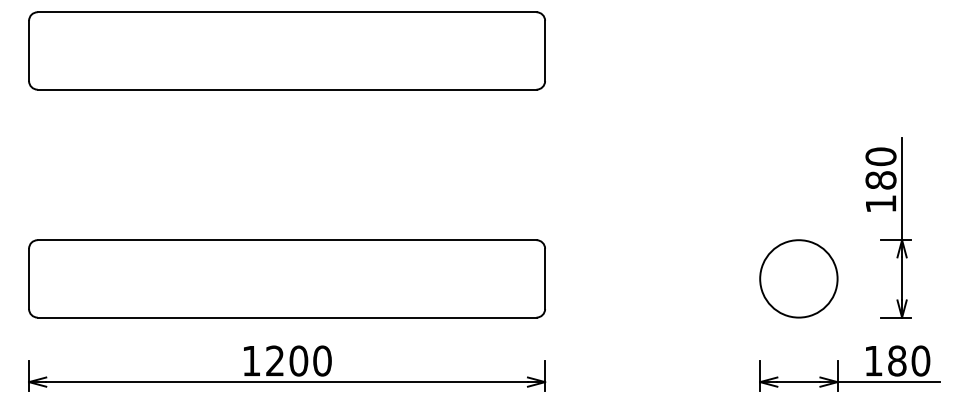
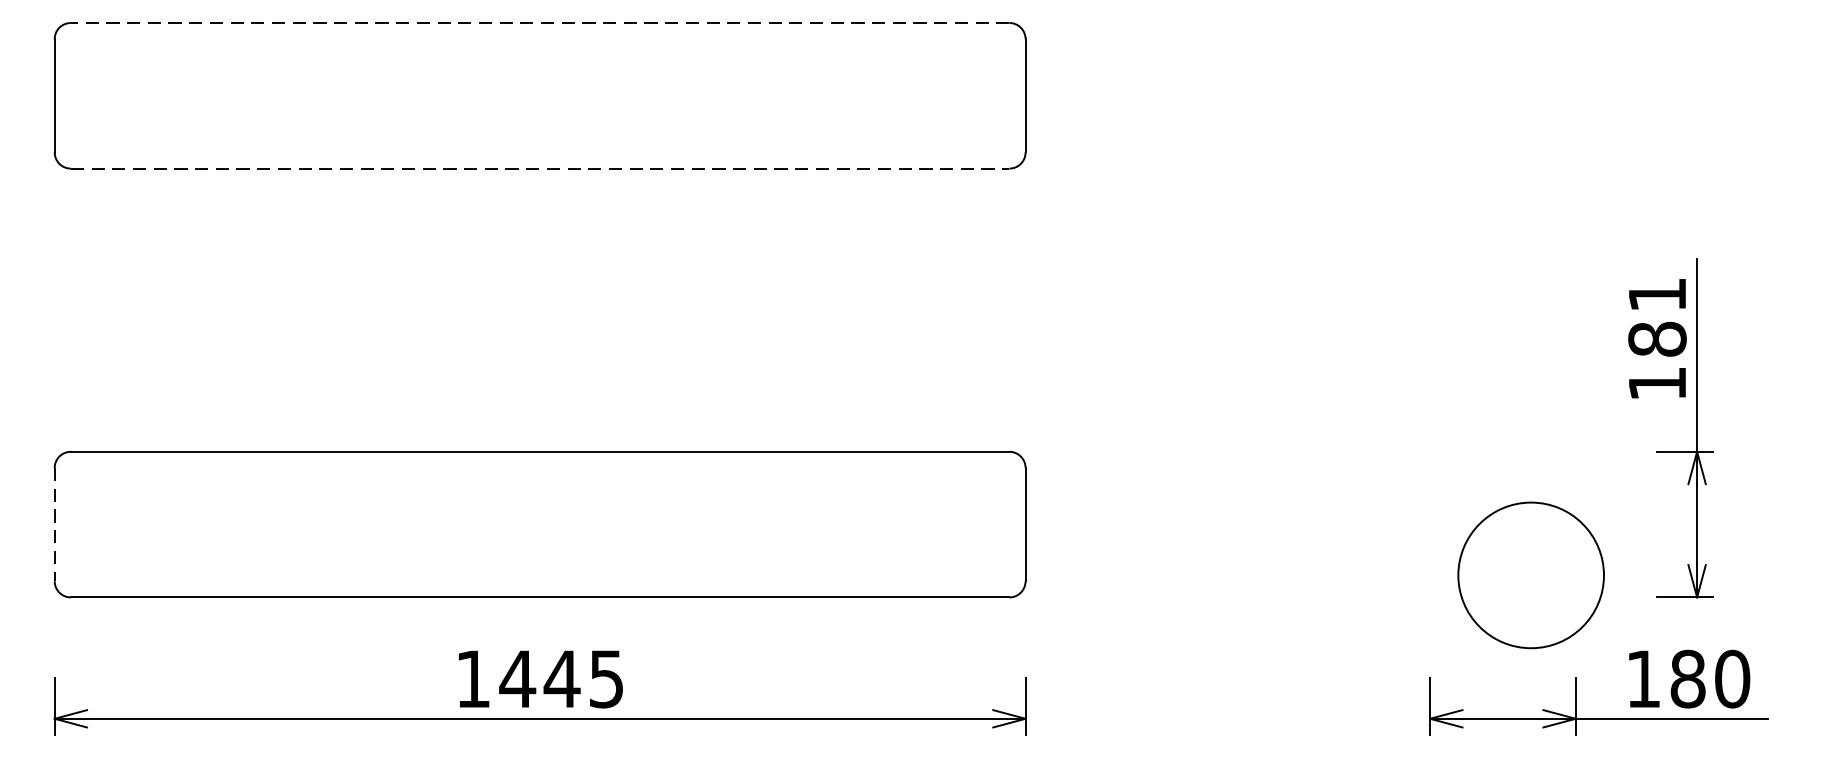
line: (286, 12) -> (539, 23), solid -> dashed
line: (287, 89) -> (540, 168), solid -> dashed
text: (880, 156) -> (1656, 294), 180 -> 181
circle: (798, 278) -> (1530, 574), moved
line: (29, 279) -> (55, 525), solid -> dashed
text: (298, 360) -> (561, 678), 1200 -> 1445

